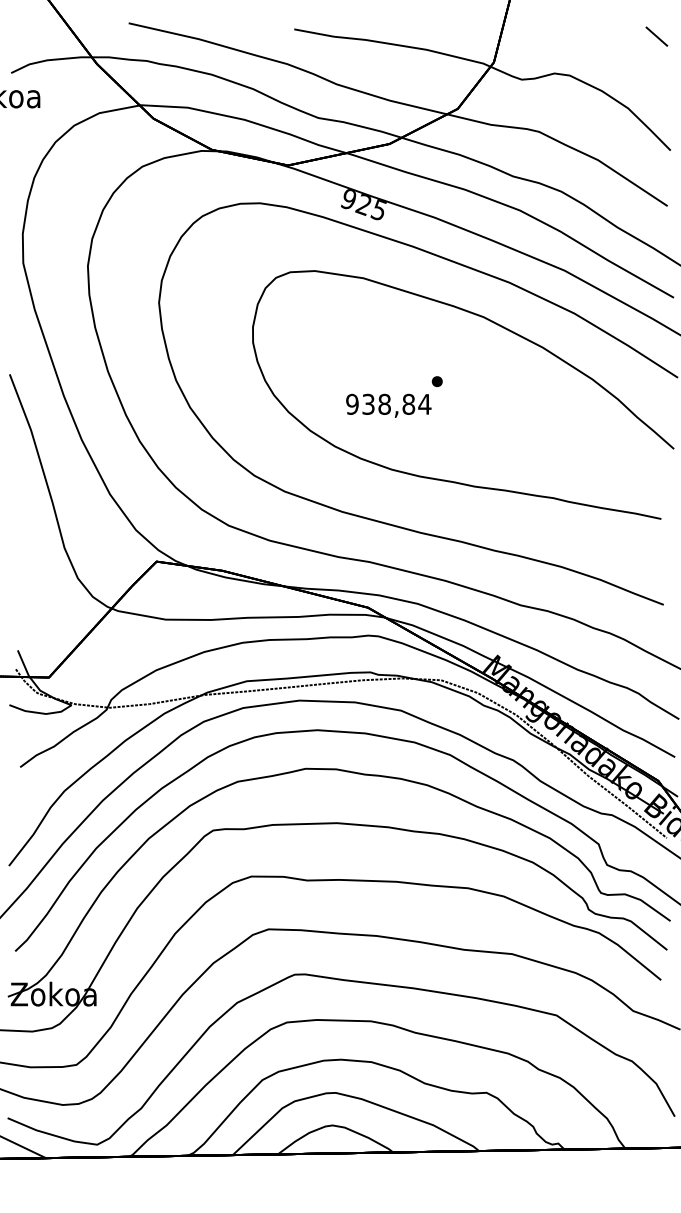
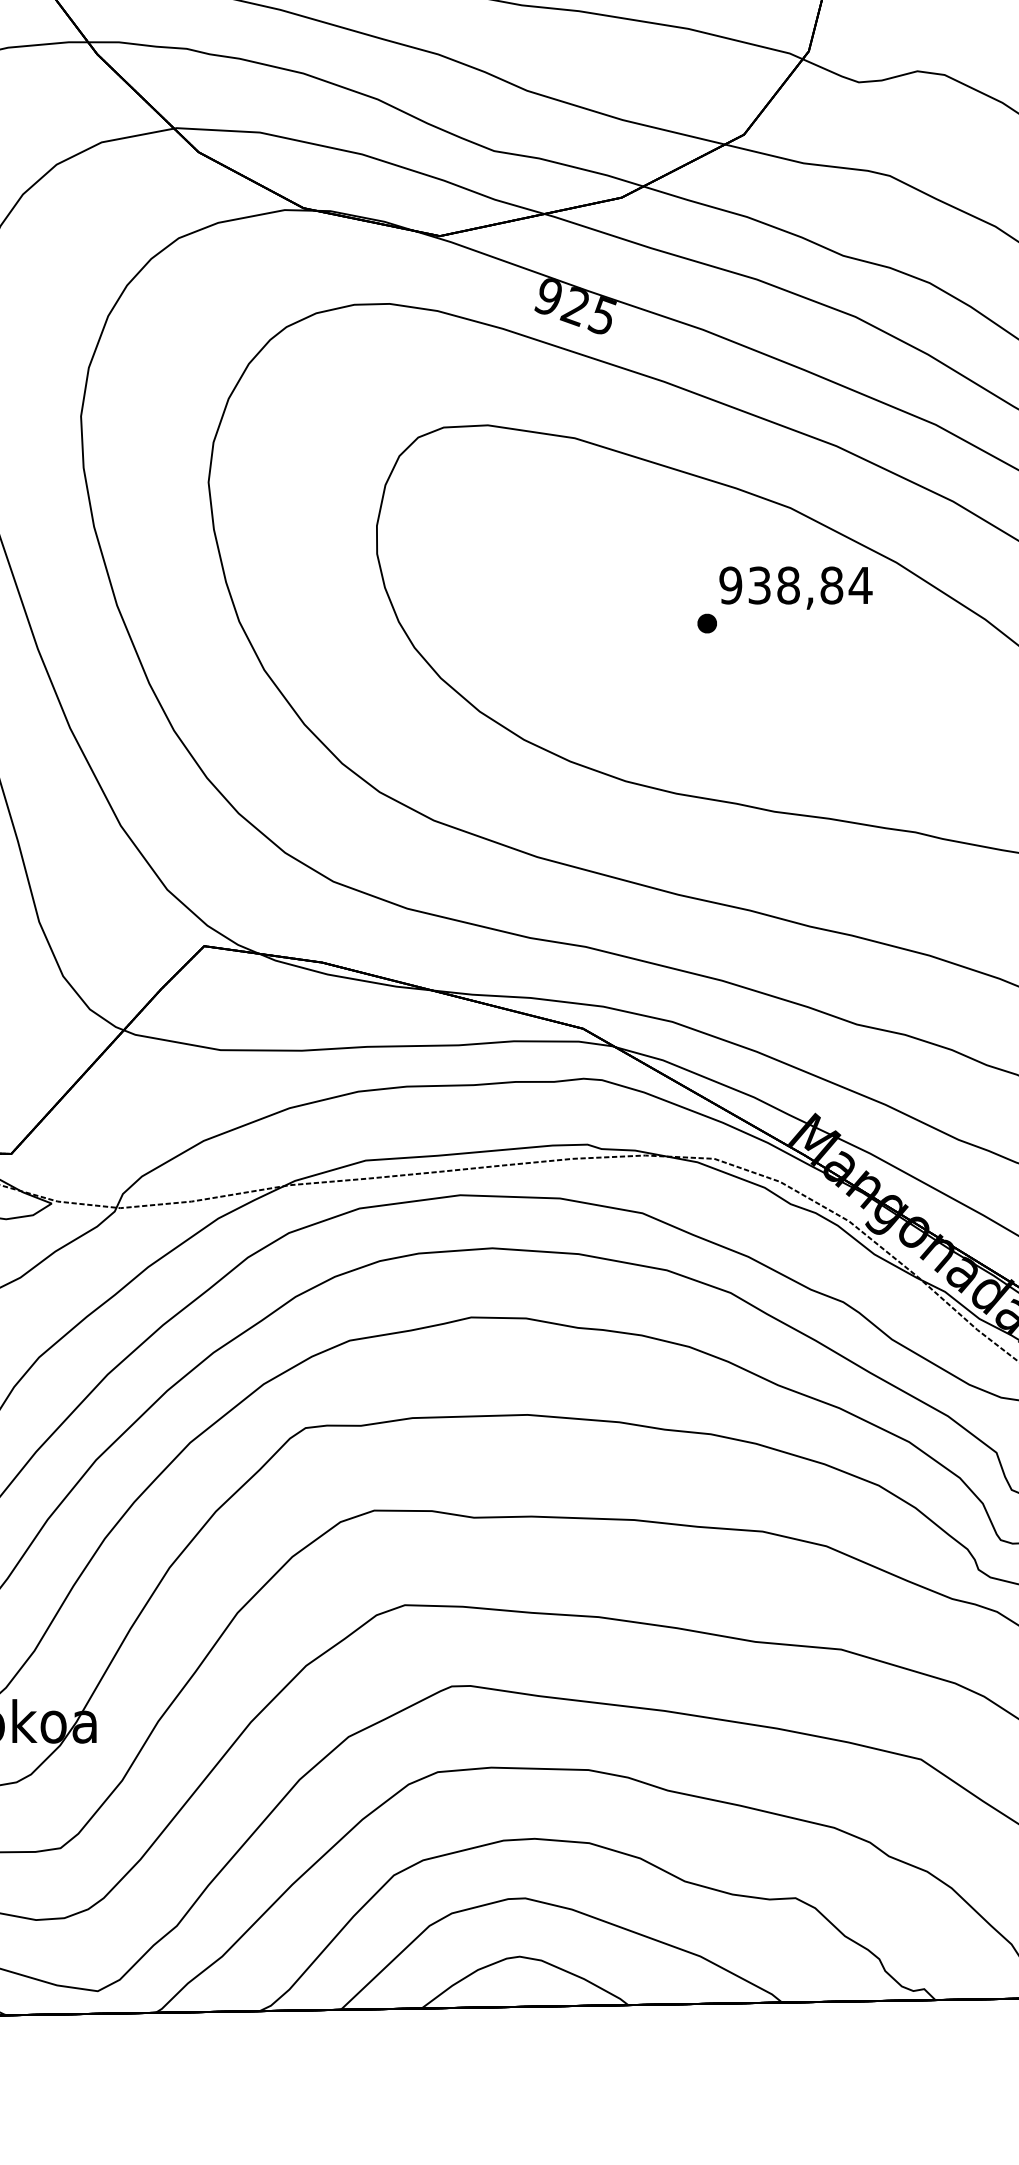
text: (388, 405) -> (795, 587), moved

